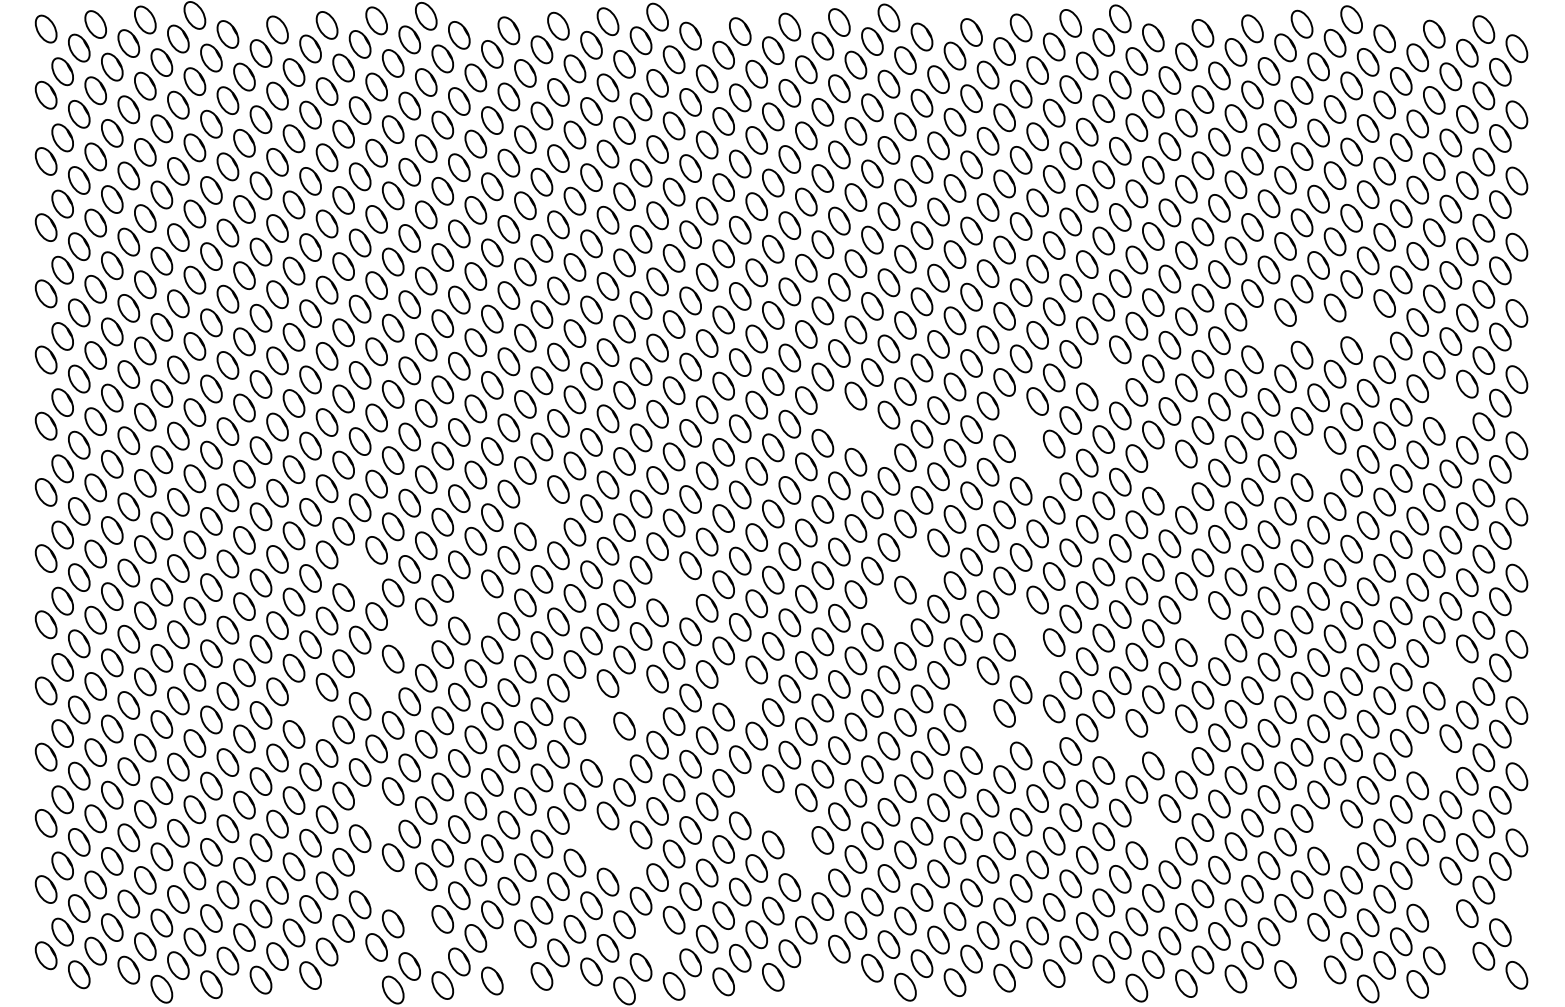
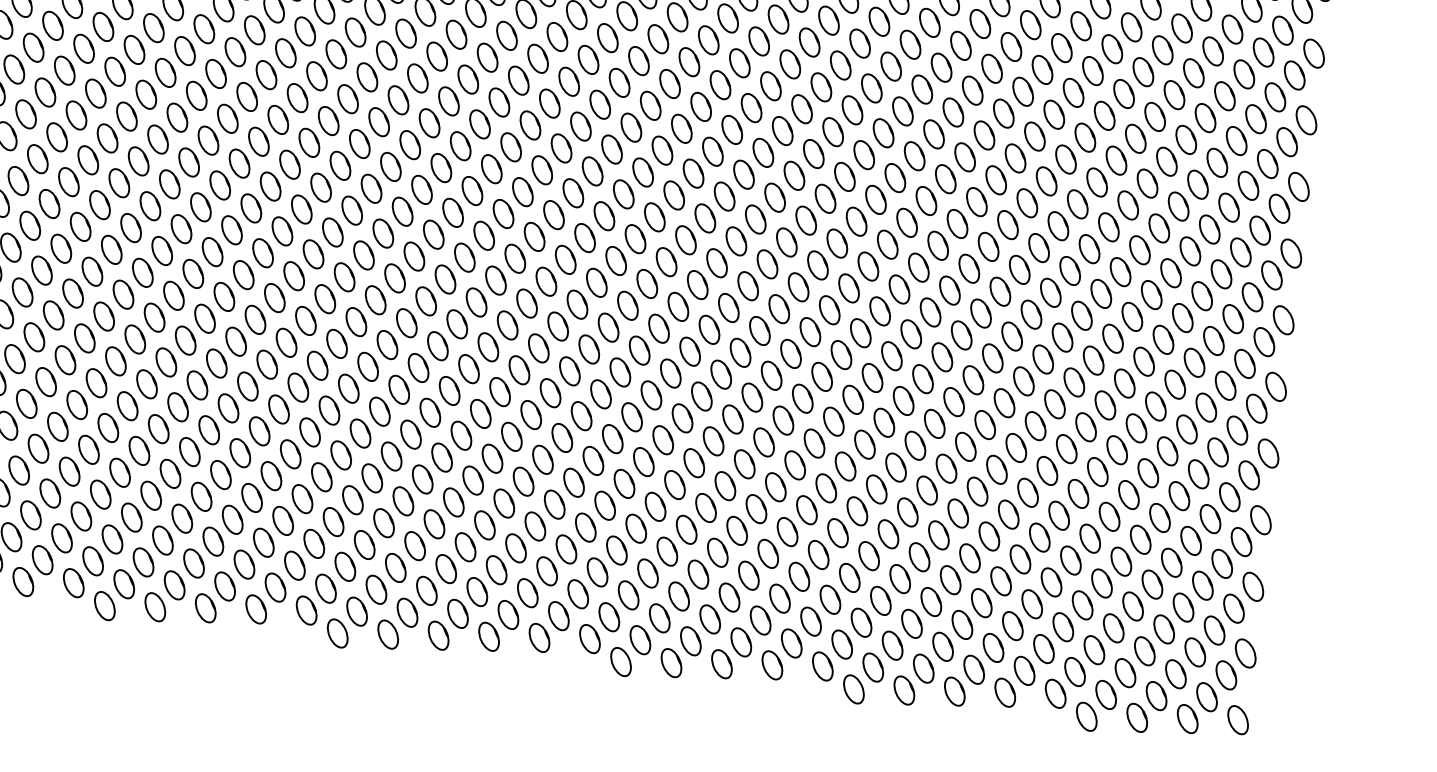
part: (1367, 326) -> (1162, 49), added
part: (1318, 331) -> (1112, 49), added
part: (1268, 335) -> (1061, 47), added
part: (1103, 373) -> (890, 66), added
part: (1450, 407) -> (1236, 140), added
part: (839, 419) -> (619, 82), added
part: (1020, 424) -> (801, 108), added
part: (872, 438) -> (650, 105), added
part: (1318, 463) -> (1097, 181), added
part: (1037, 467) -> (813, 153), added
part: (1169, 477) -> (945, 178), added
part: (541, 512) -> (309, 142), added
part: (921, 566) -> (685, 240), added
part: (359, 573) -> (118, 182), added
part: (673, 588) -> (433, 233), added
part: (475, 607) -> (231, 230), added
part: (888, 613) -> (646, 283), added
part: (1020, 623) -> (778, 308), added
part: (1202, 628) -> (961, 334), added
part: (409, 635) -> (161, 250), added
part: (1037, 665) -> (790, 353), added
part: (1450, 672) -> (1206, 407), added
part: (376, 682) -> (123, 294), added
part: (740, 693) -> (488, 347), added
part: (971, 694) -> (721, 374), added
part: (640, 702) -> (386, 344), added
part: (591, 706) -> (337, 343), added
part: (310, 710) -> (53, 315), added
part: (1037, 732) -> (783, 420), added
part: (987, 736) -> (732, 418), added
part: (1169, 742) -> (915, 445), added
part: (1120, 746) -> (865, 444), added
part: (607, 749) -> (348, 388), added
part: (1434, 761) -> (1179, 495), added
part: (756, 802) -> (492, 458), added
part: (376, 814) -> (108, 427), added
part: (789, 821) -> (523, 481), added
part: (1153, 831) -> (888, 533), added
part: (1334, 837) -> (1070, 560), added
part: (591, 839) -> (321, 477), added
part: (624, 858) -> (352, 500), added
part: (806, 863) -> (535, 526), added
part: (376, 881) -> (100, 494), added
part: (1434, 894) -> (1164, 629), added
part: (409, 900) -> (131, 517), added
part: (1516, 908) -> (1245, 652), added
part: (1450, 936) -> (1175, 673), added
part: (426, 942) -> (143, 561), added
part: (657, 943) -> (376, 589), added
part: (1301, 950) -> (1024, 670), added
part: (508, 957) -> (224, 586), added
part: (359, 970) -> (73, 582), added
part: (822, 972) -> (539, 637), added
part: (1467, 979) -> (1187, 718), added

